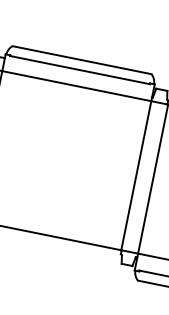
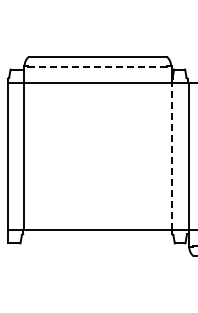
line: (80, 70) -> (98, 66), solid -> dashed
line: (135, 175) -> (171, 156), solid -> dashed

